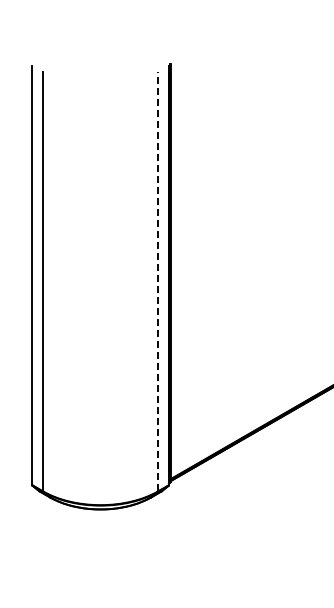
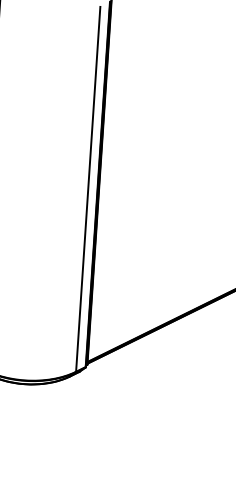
line: (158, 281) -> (88, 189), dashed -> solid

